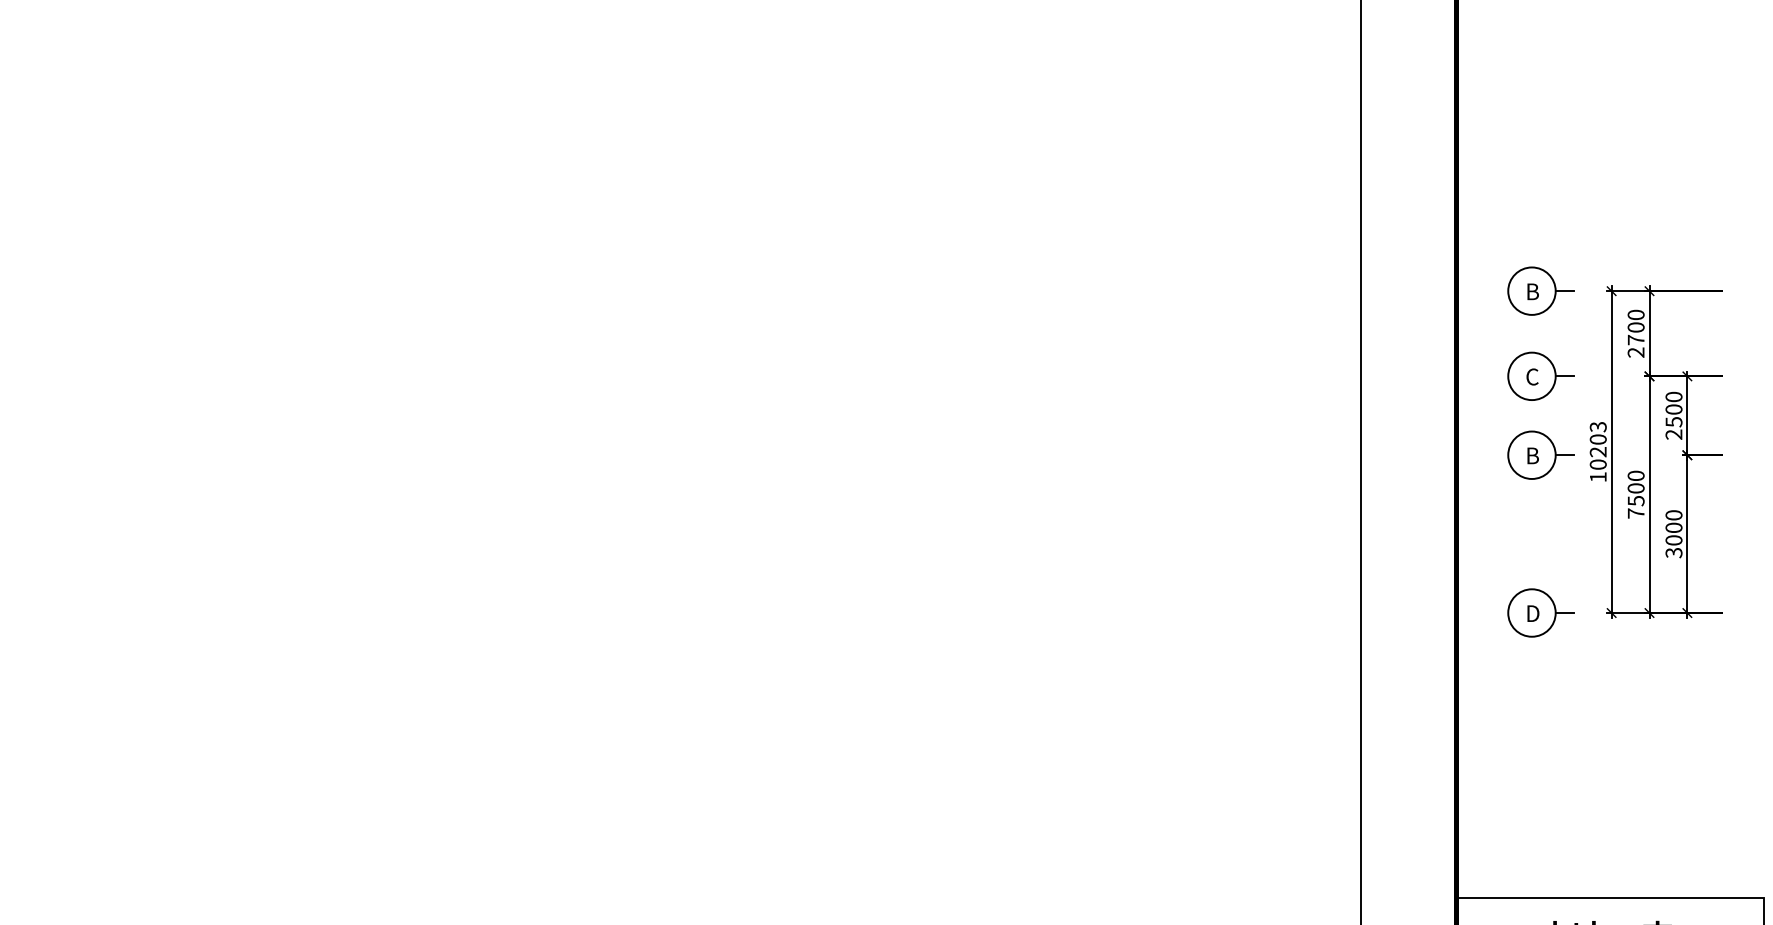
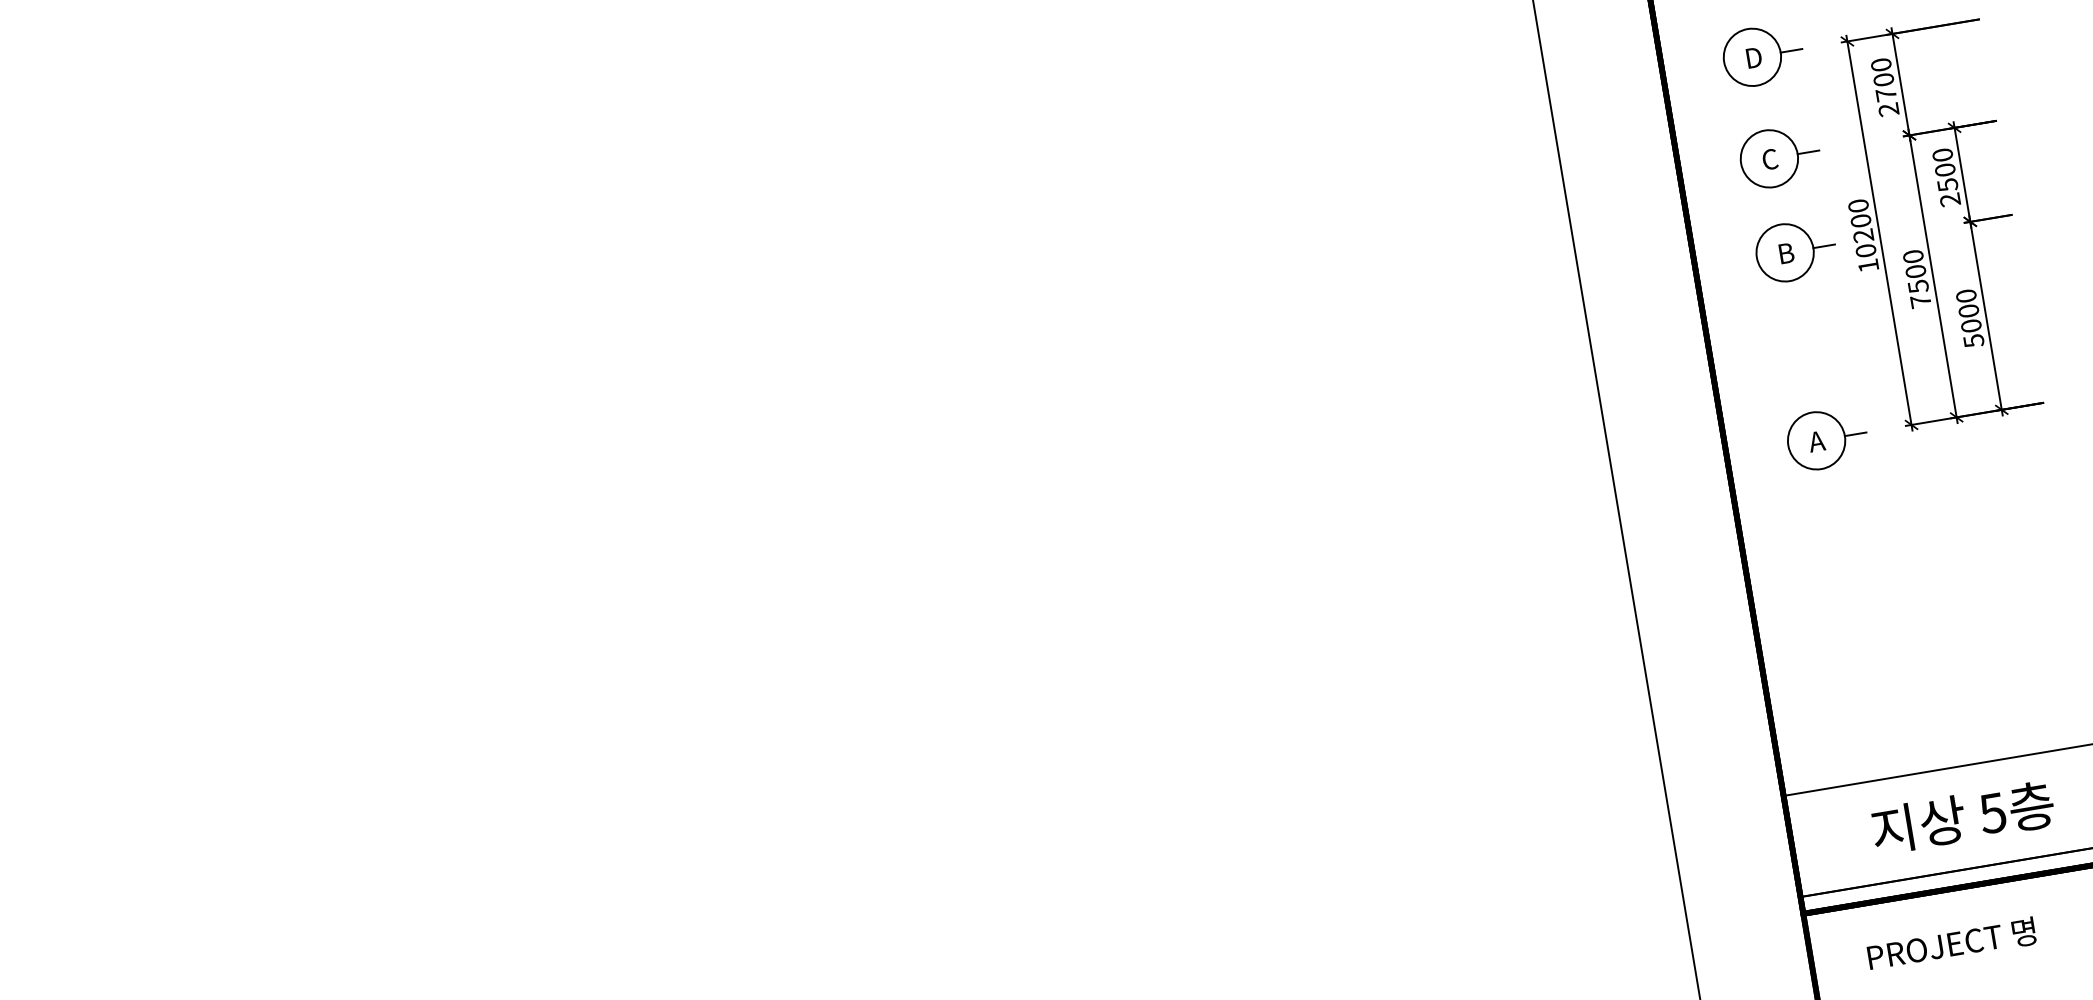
text: (1534, 291) -> (1755, 57), B -> D
text: (1597, 426) -> (1857, 205), 10203 -> 10200
text: (1673, 552) -> (1973, 340), 3000 -> 5000
text: (1532, 613) -> (1817, 441), D -> A

